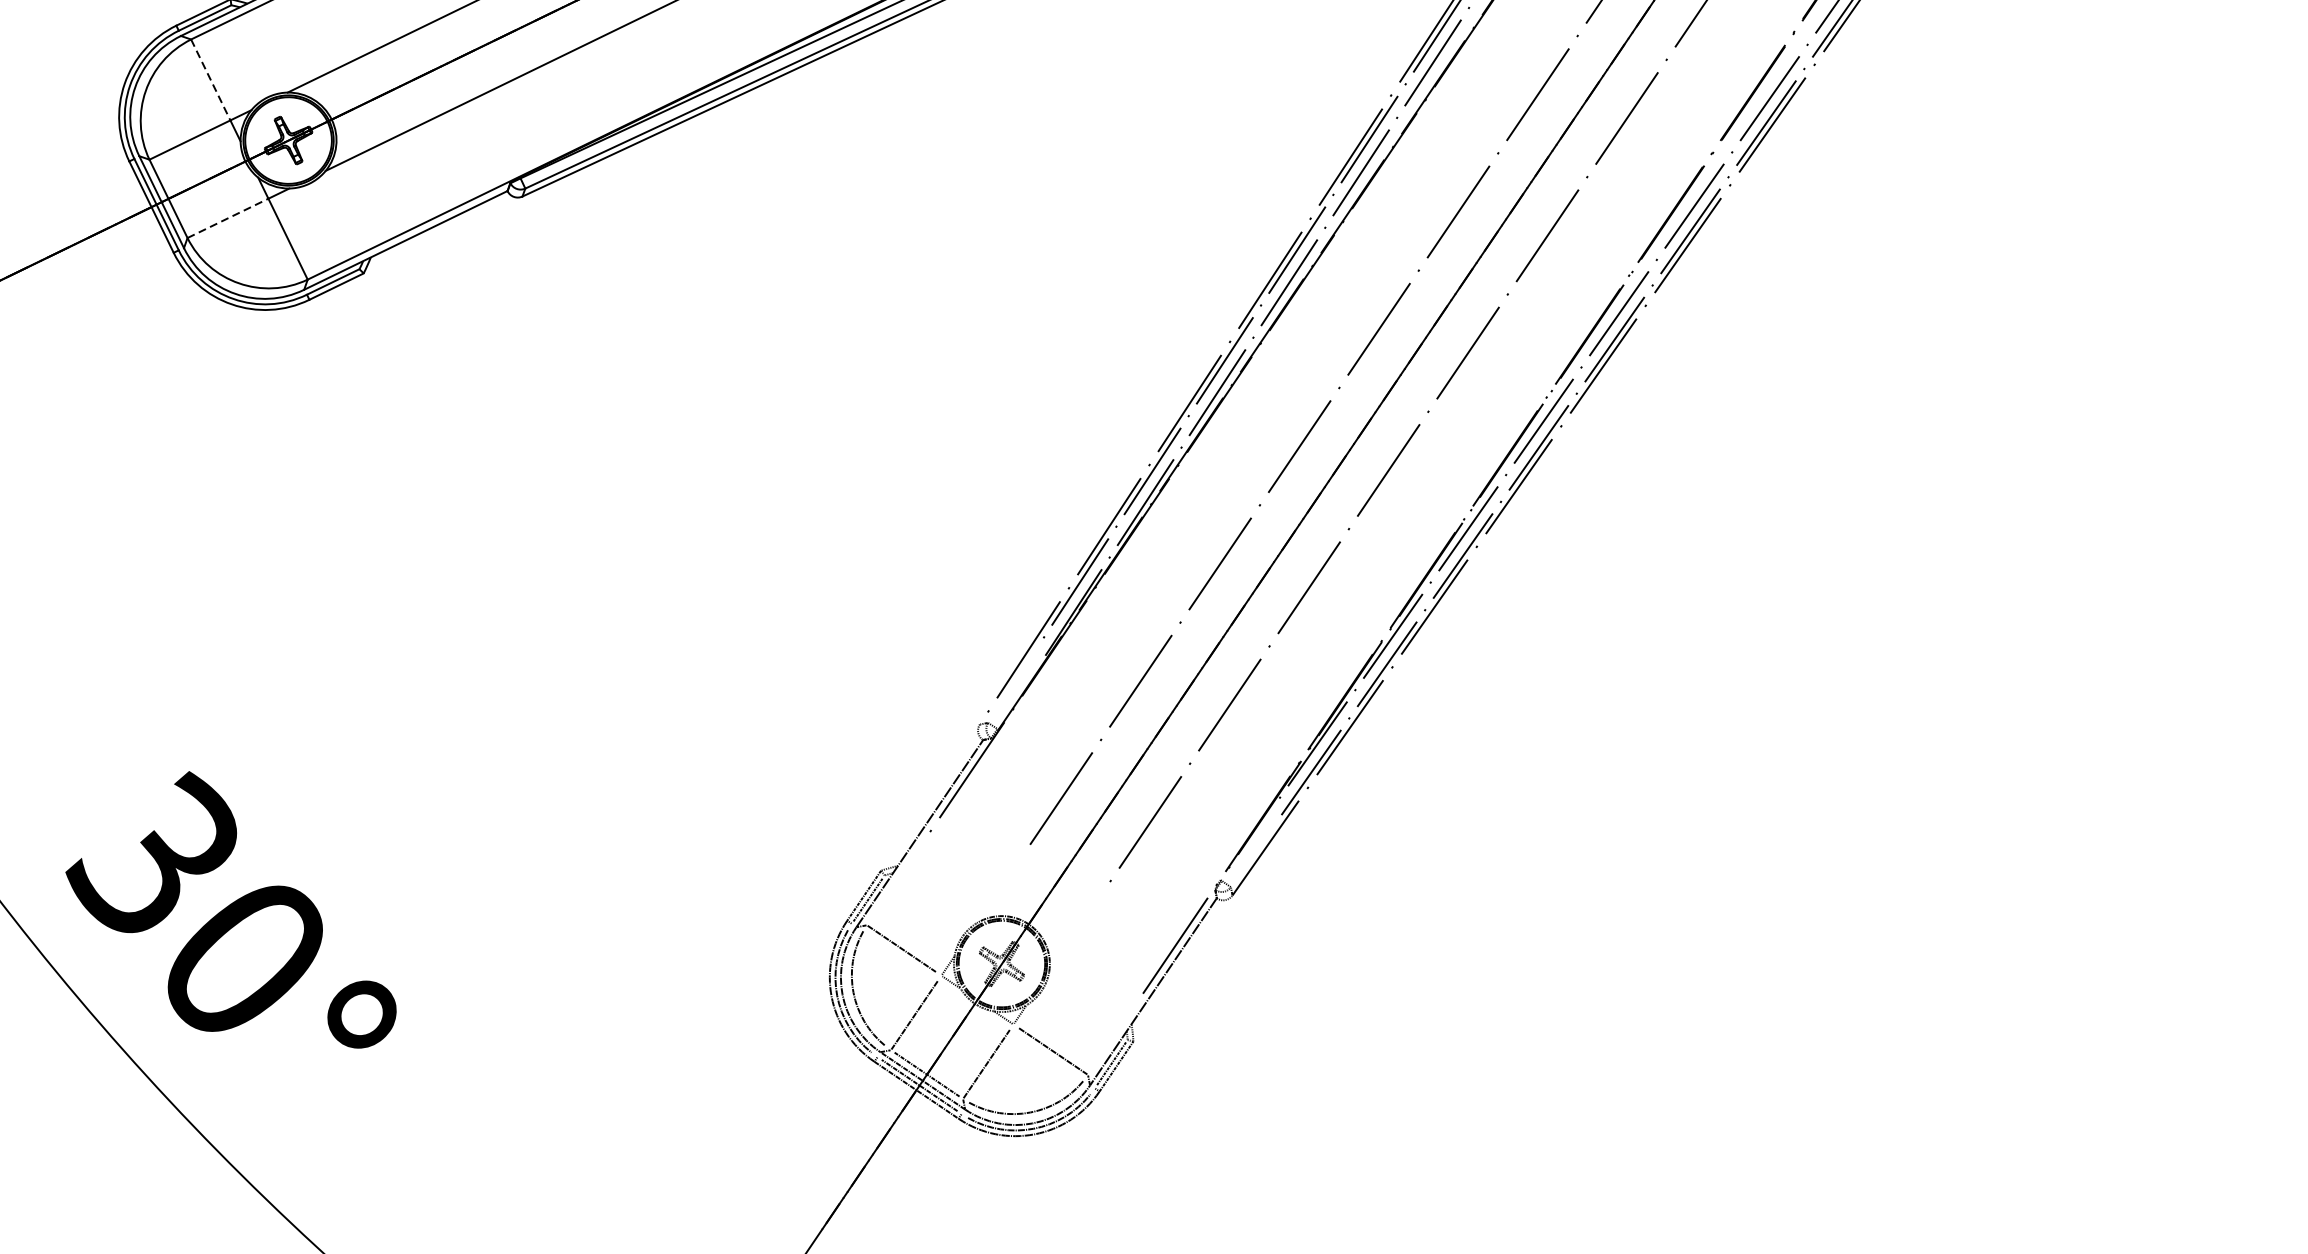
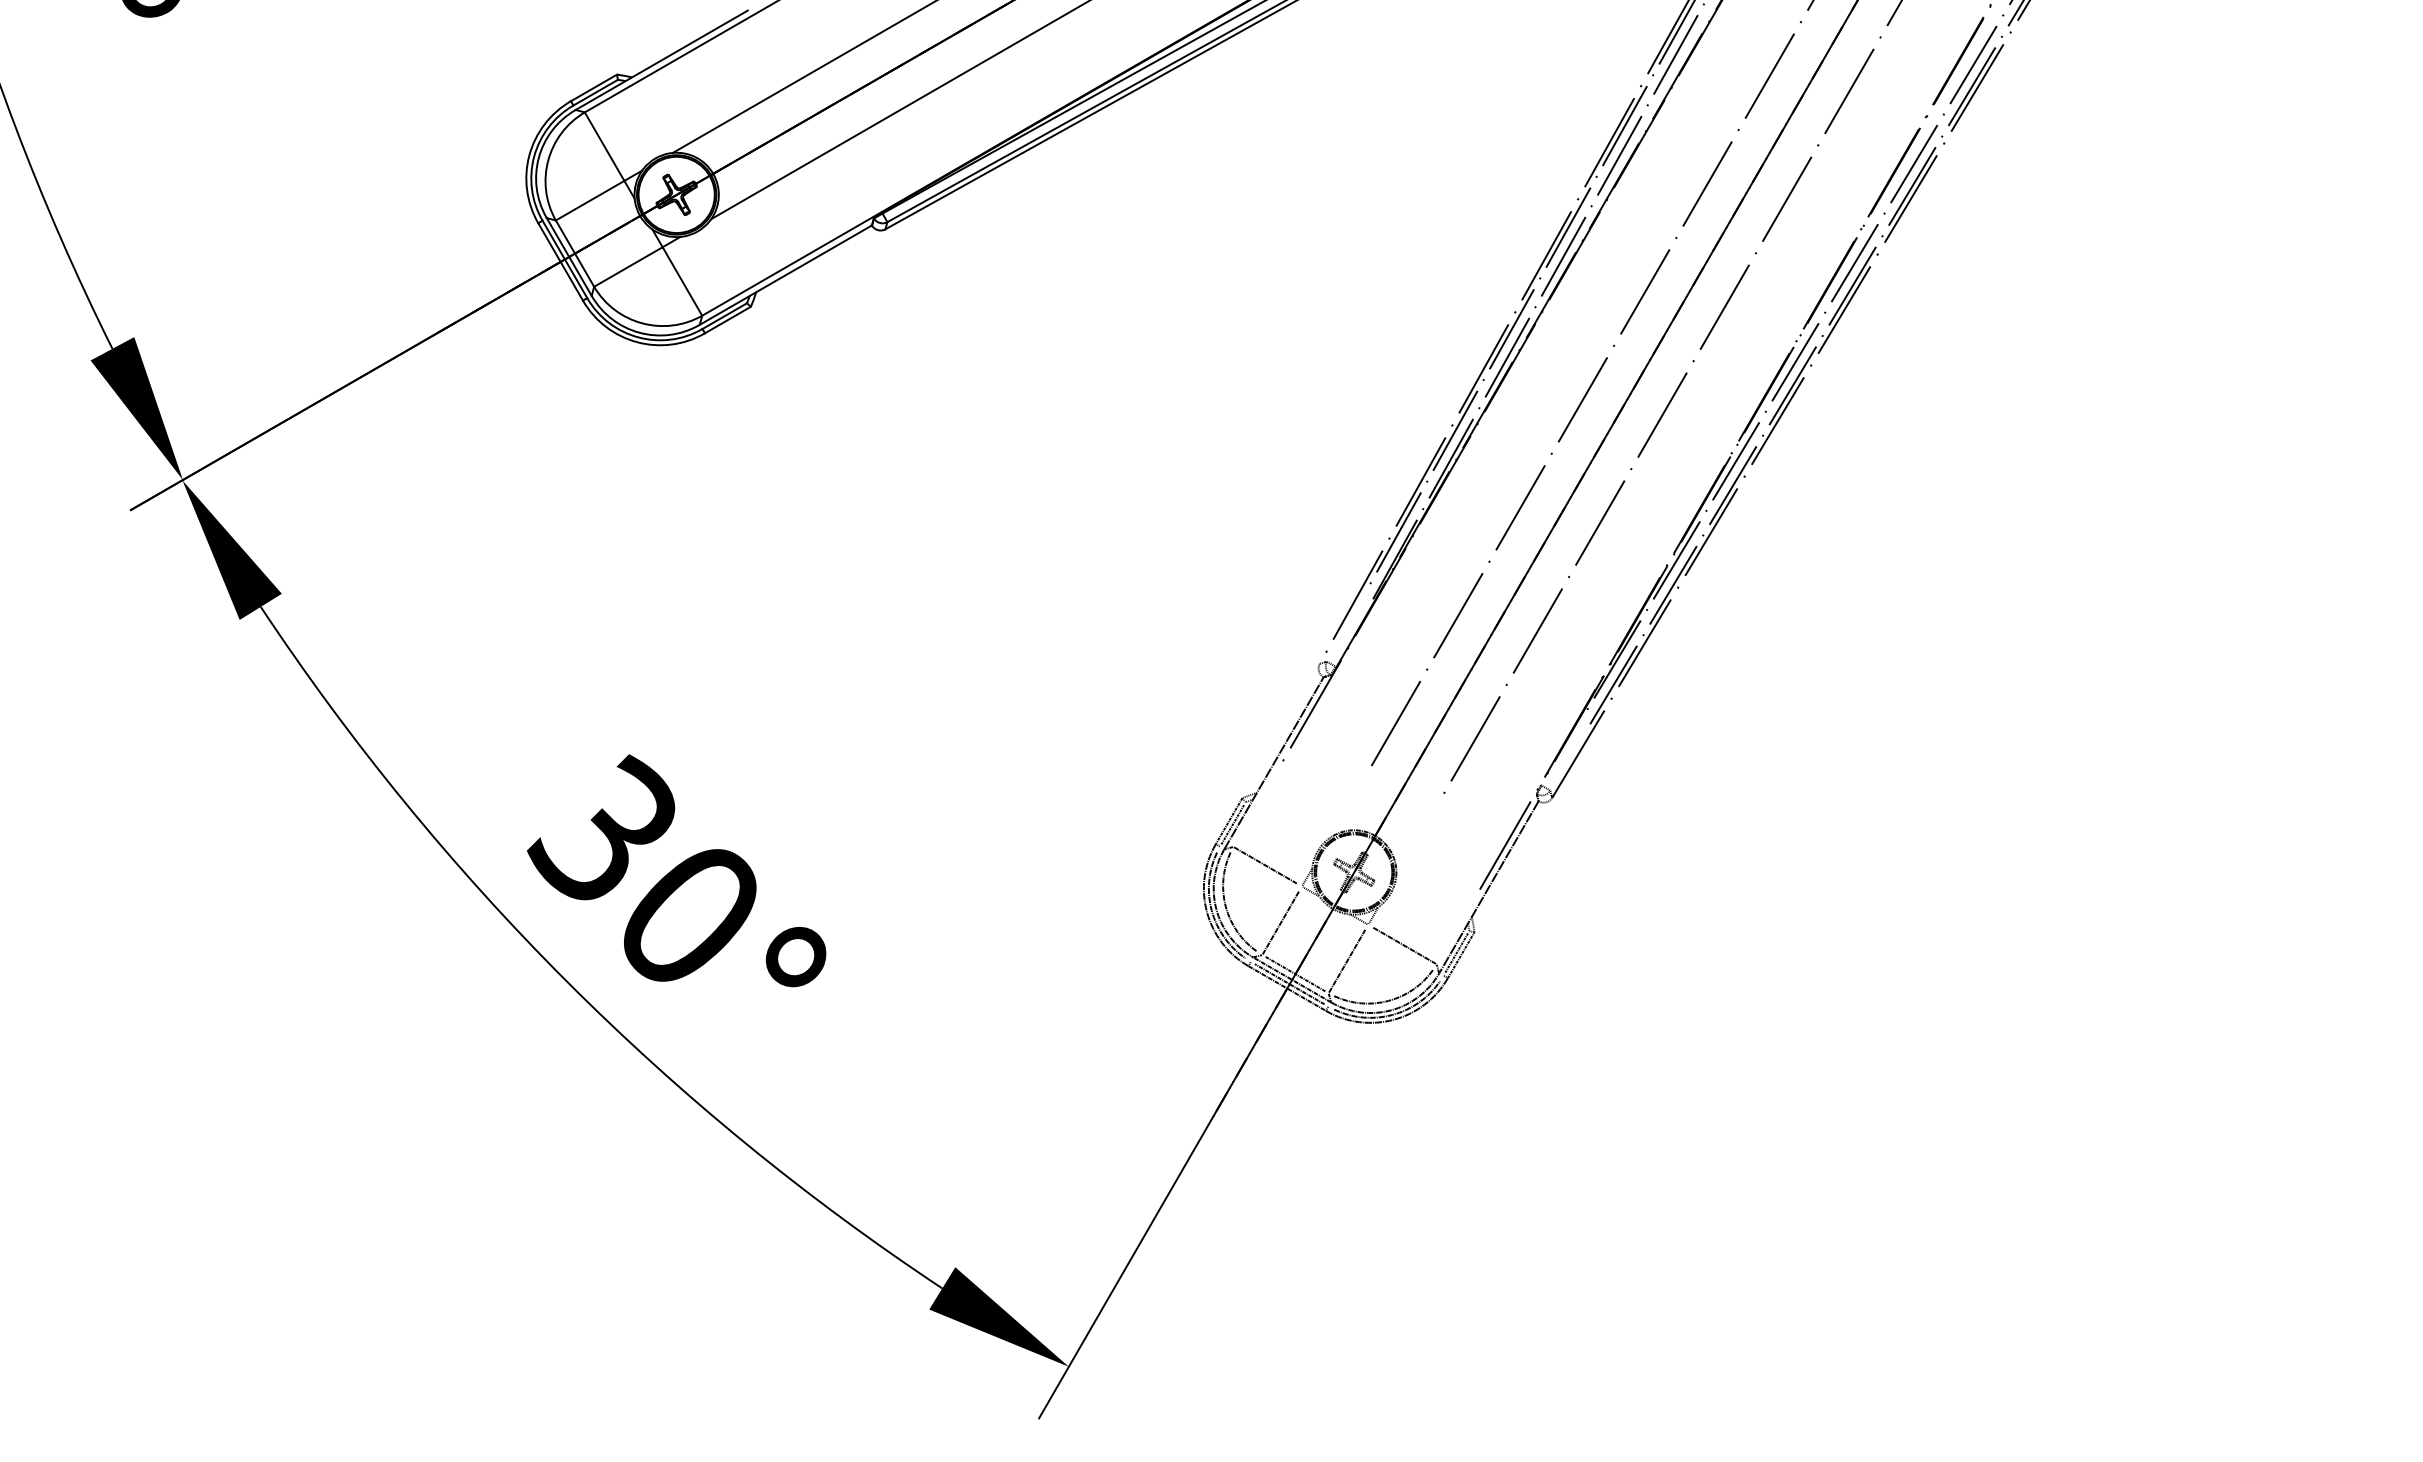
line: (210, 79) -> (604, 146), dashed -> solid
line: (228, 218) -> (628, 267), dashed -> solid

